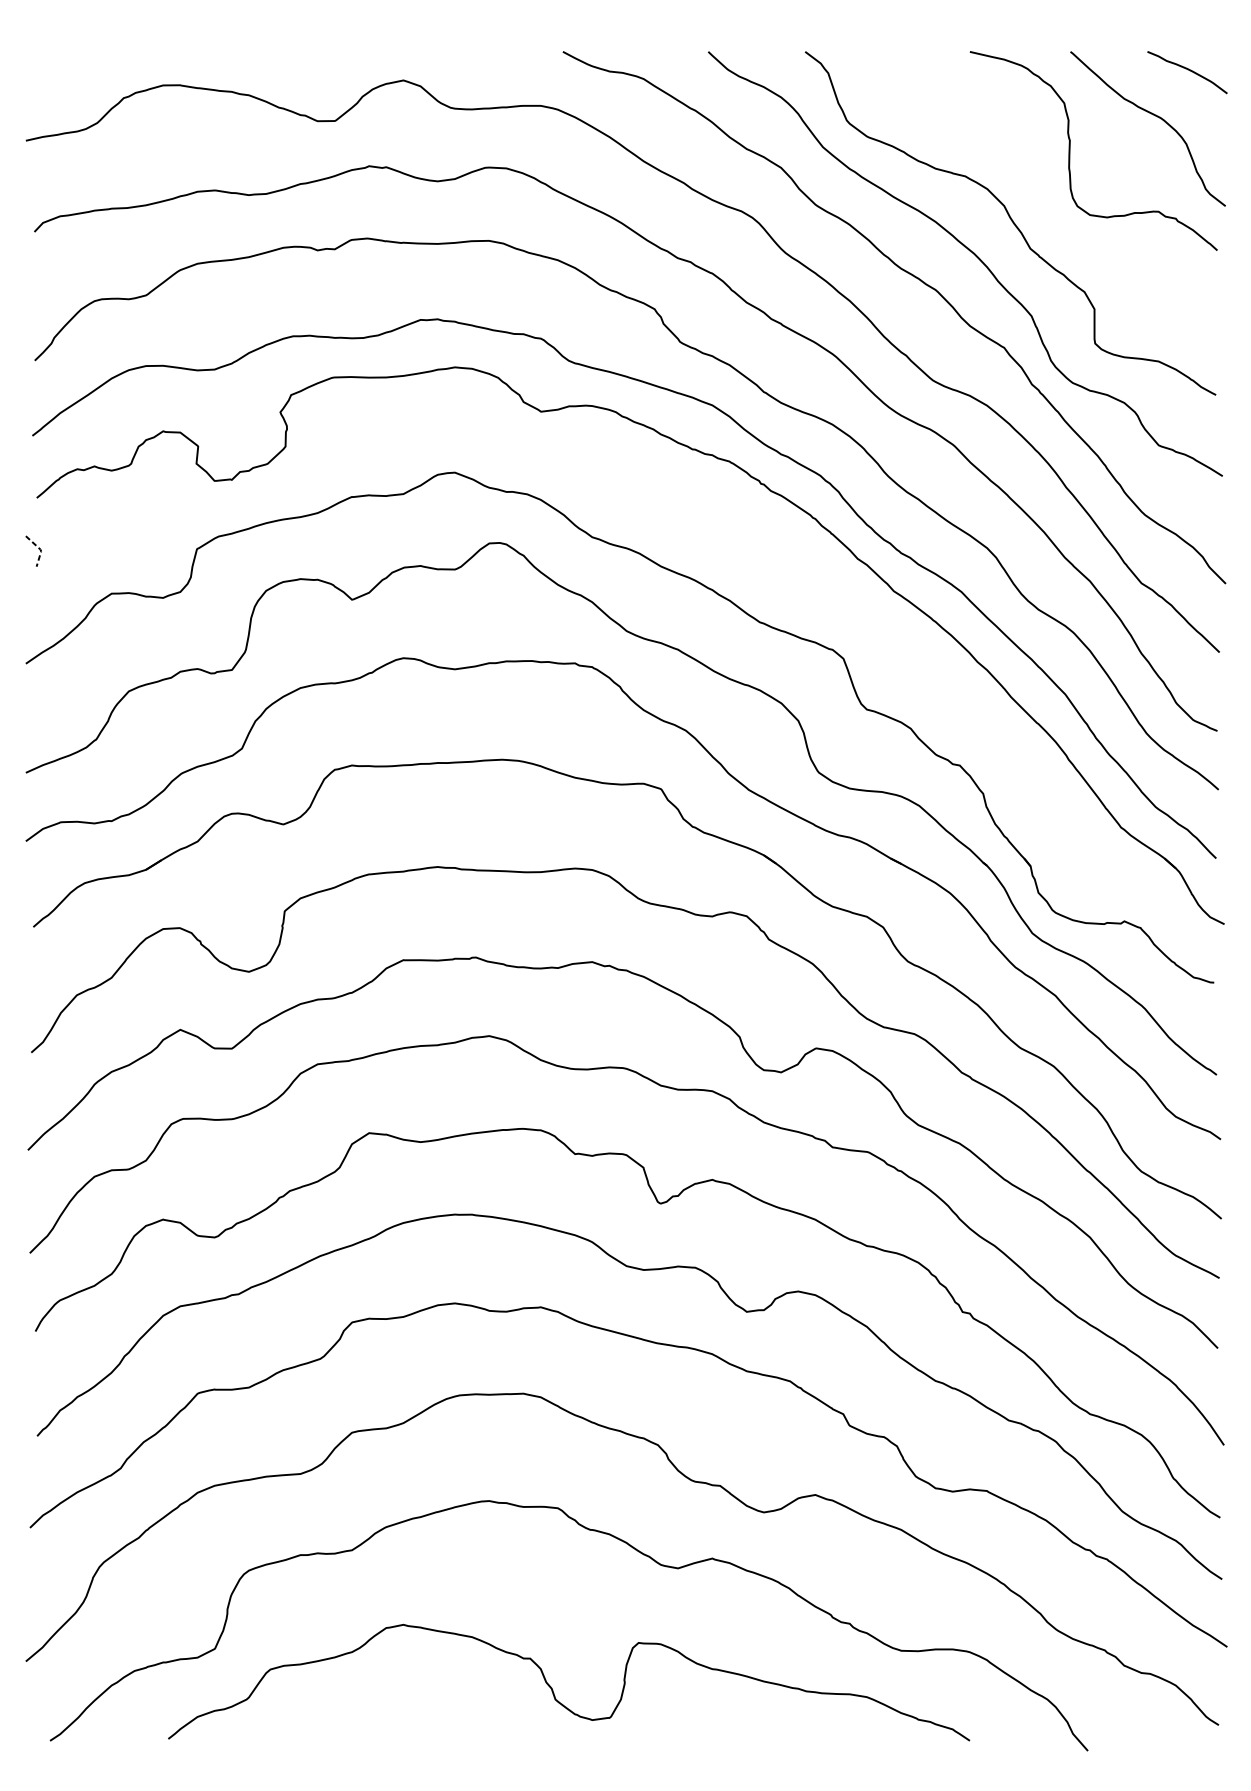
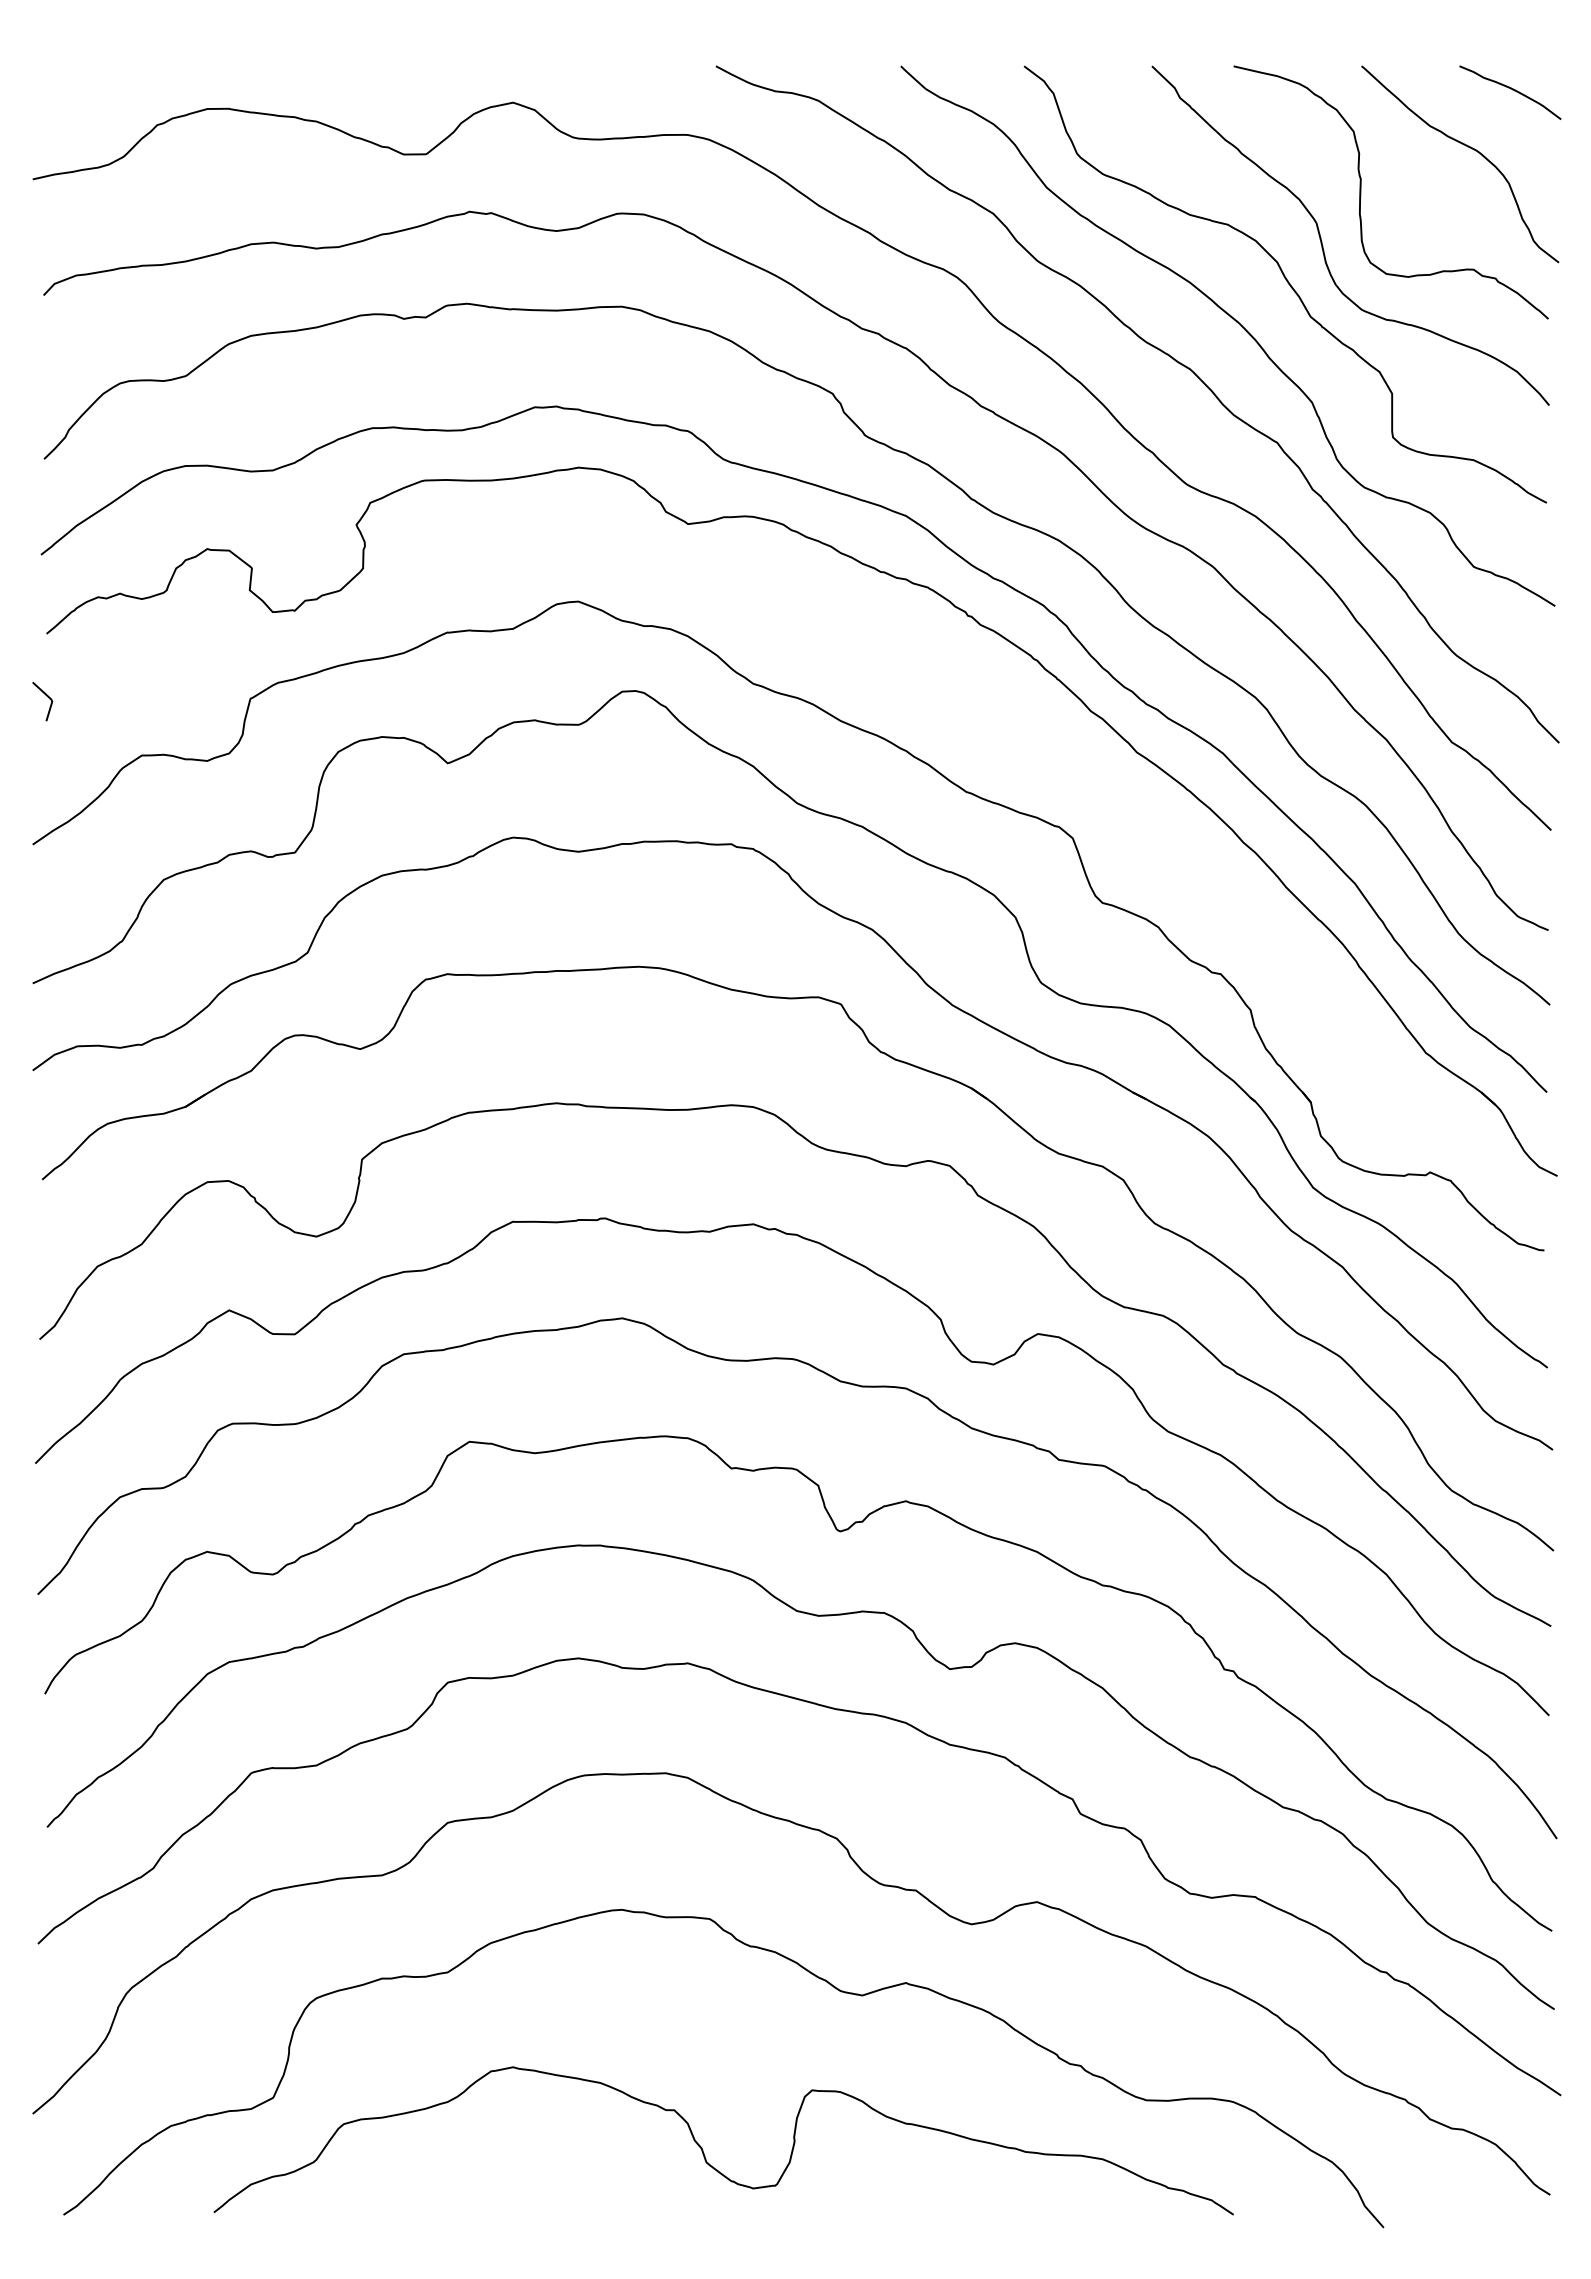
curve: (1039, 189) -> (1322, 241), added
line: (40, 549) -> (51, 699), dashed -> solid

